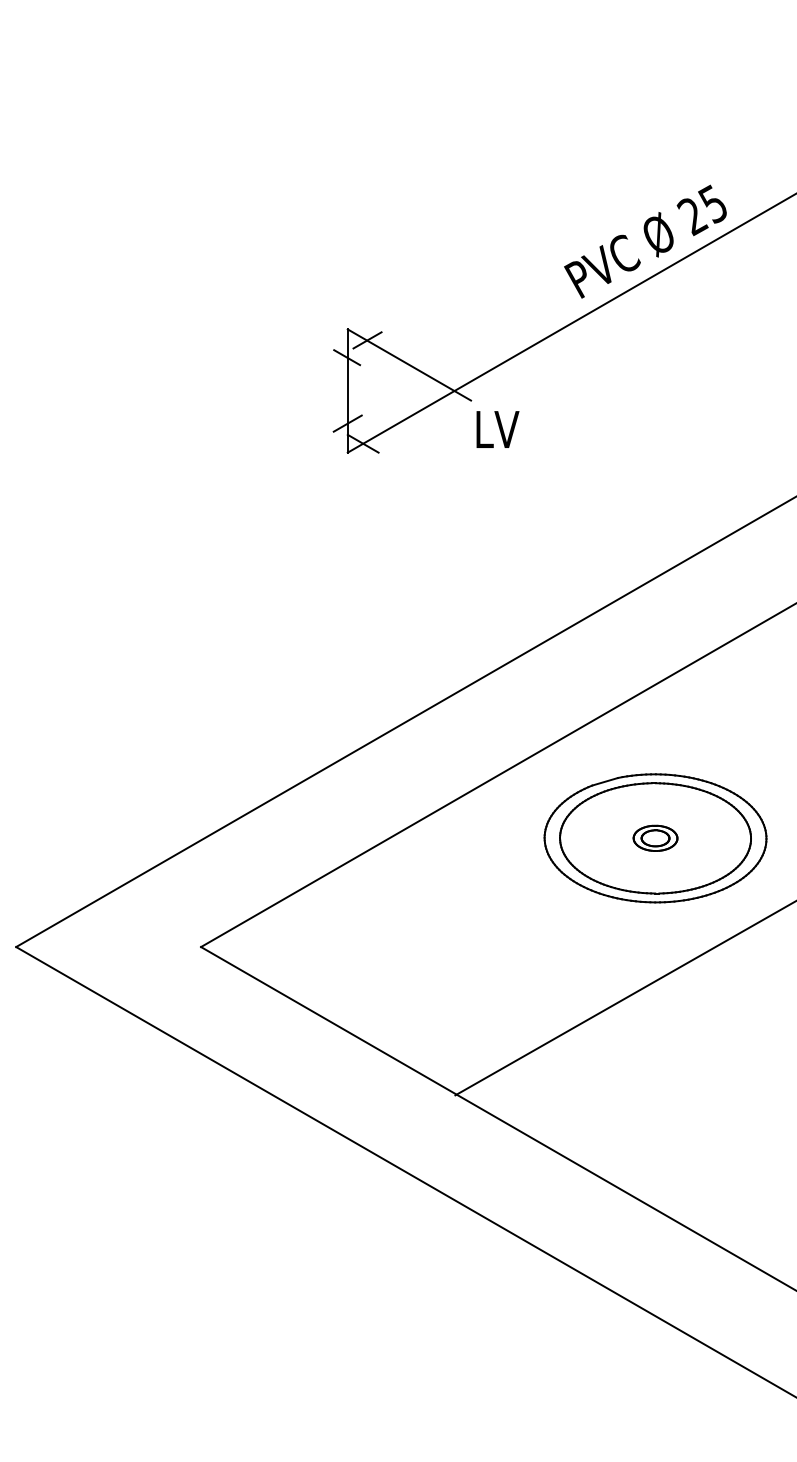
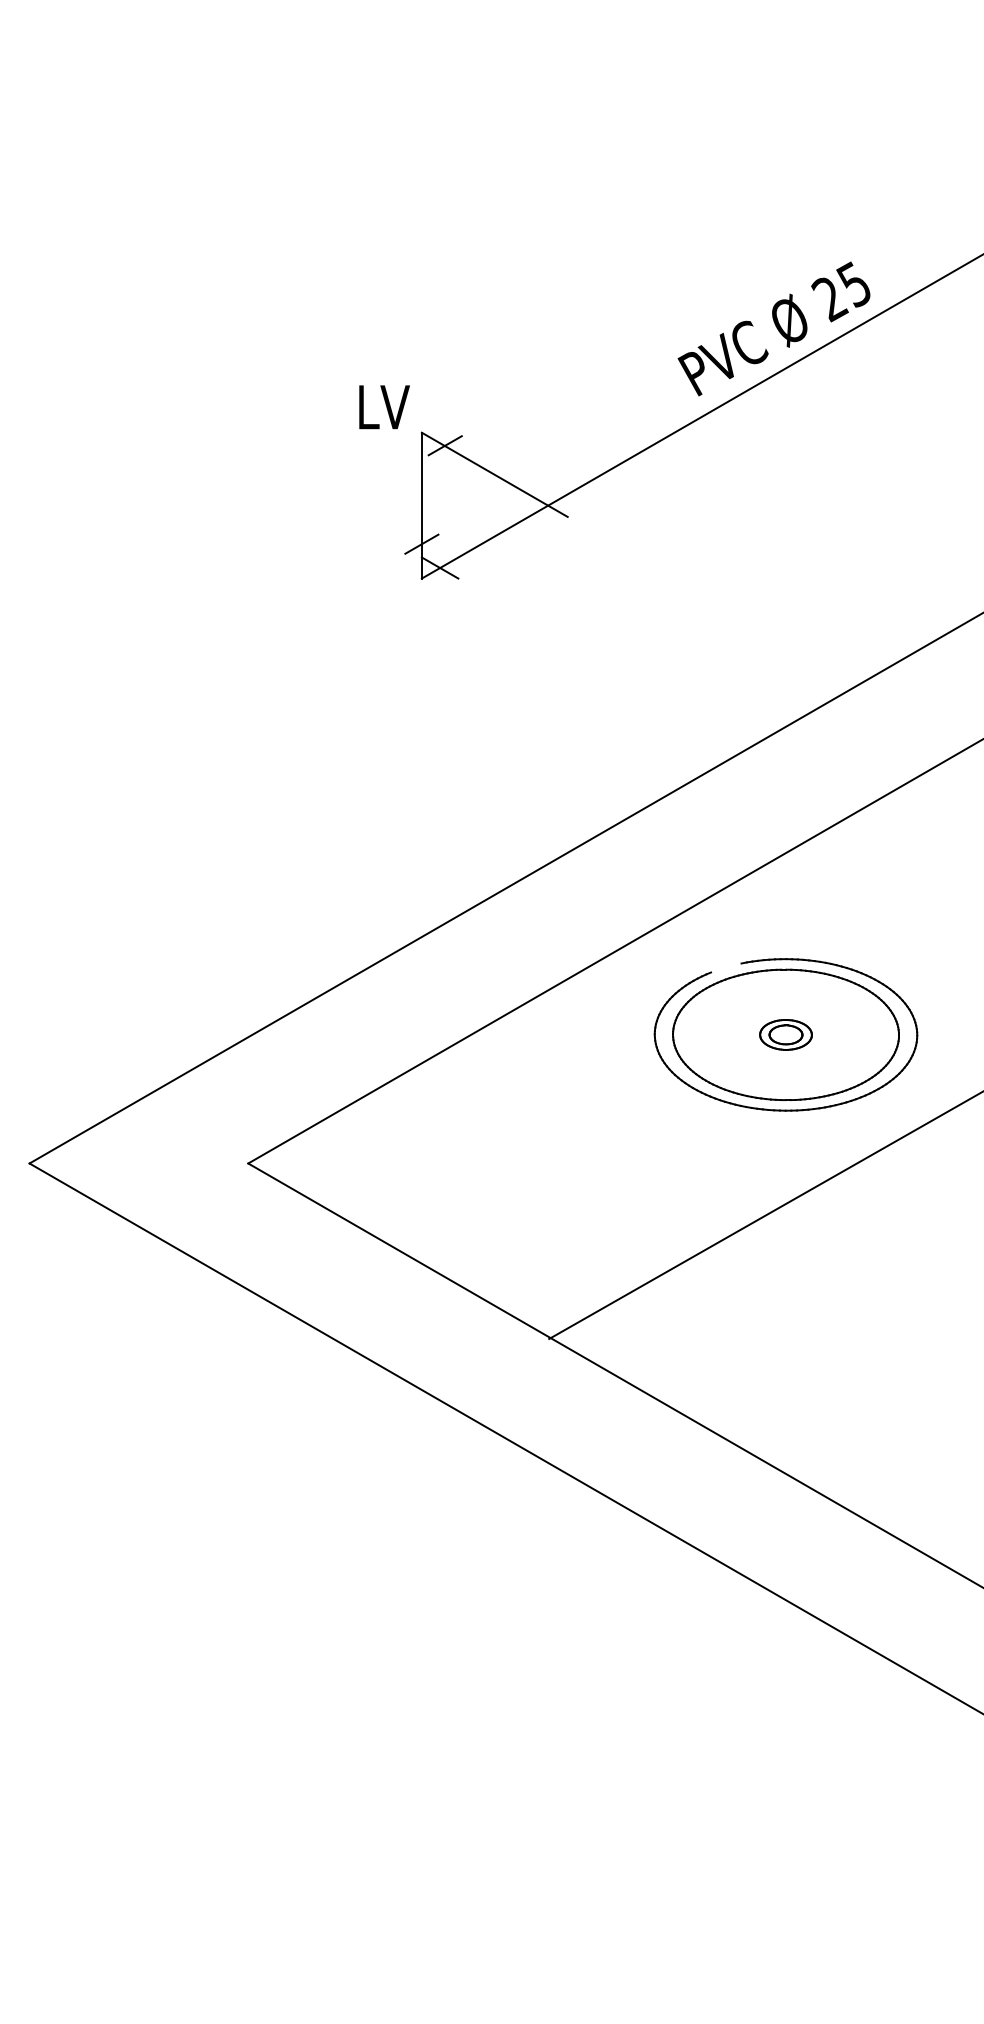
line: (346, 357) -> (420, 465), removed
text: (497, 429) -> (384, 407), moved
line: (605, 781) -> (726, 967), removed

